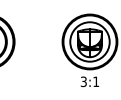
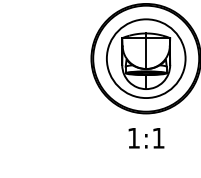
text: (83, 81) -> (133, 137), 3:1 -> 1:1

